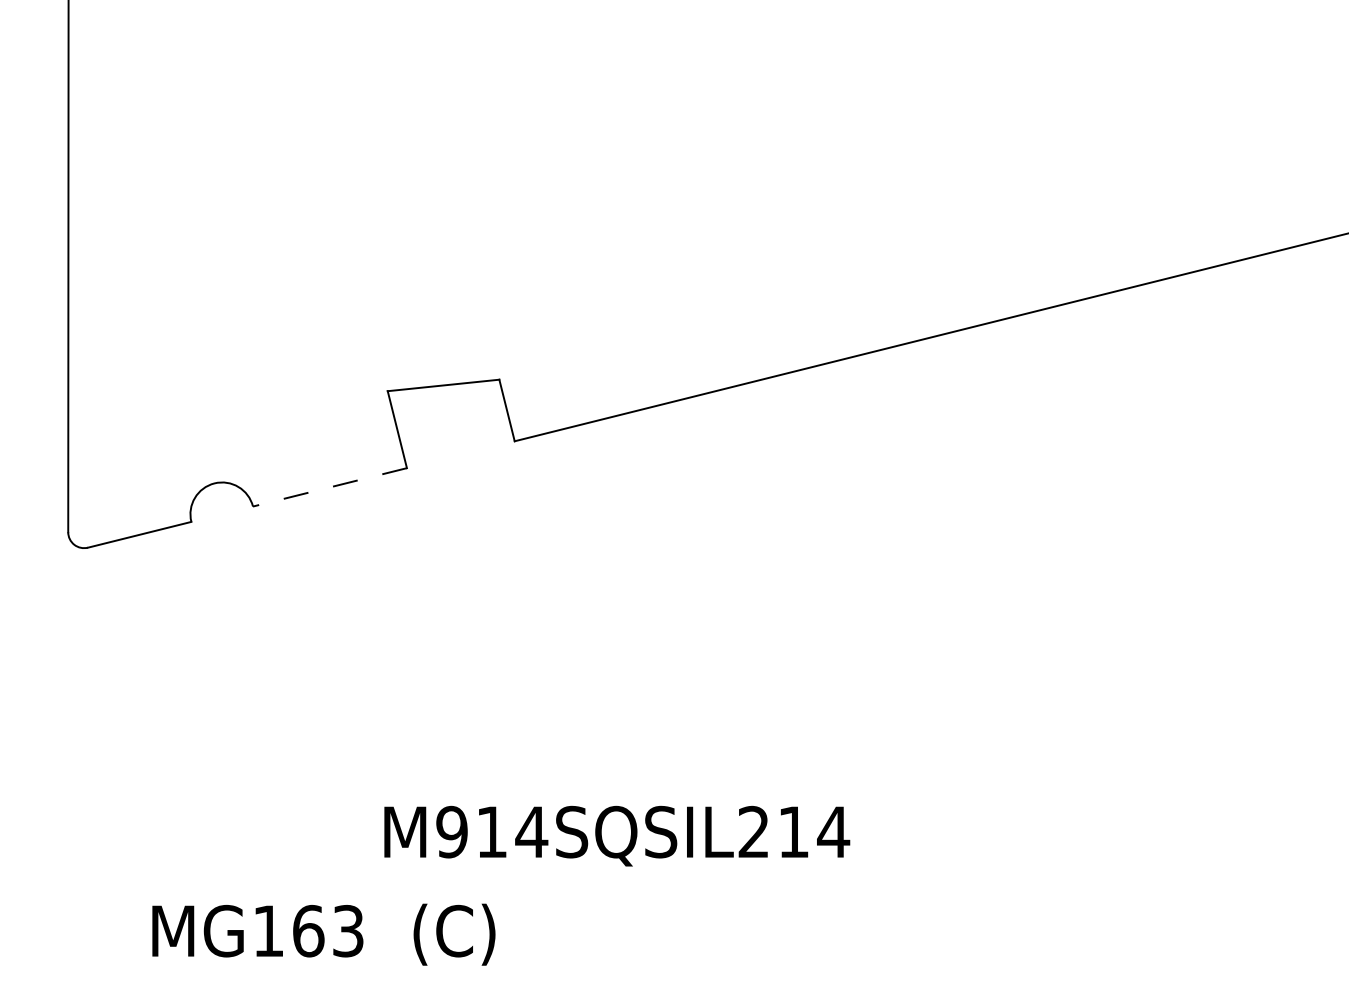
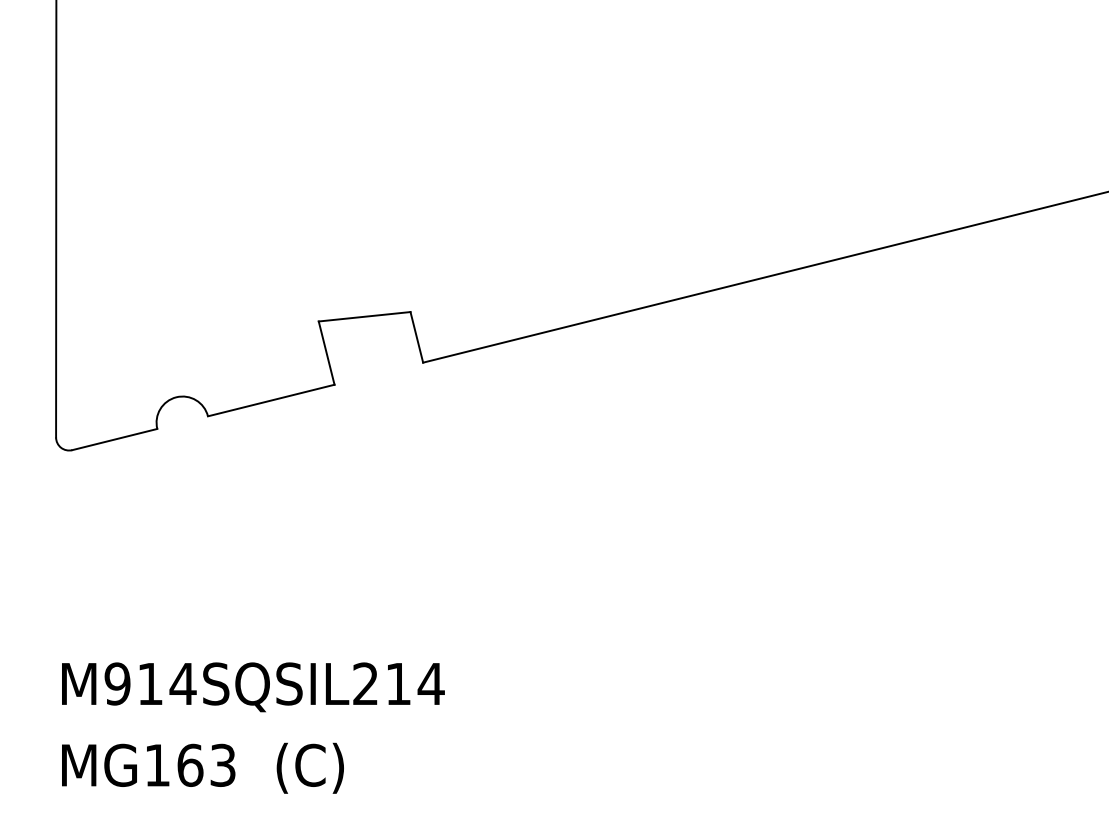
line: (329, 487) -> (270, 400), dashed -> solid
text: (617, 835) -> (253, 686), moved
text: (323, 934) -> (202, 768), moved

